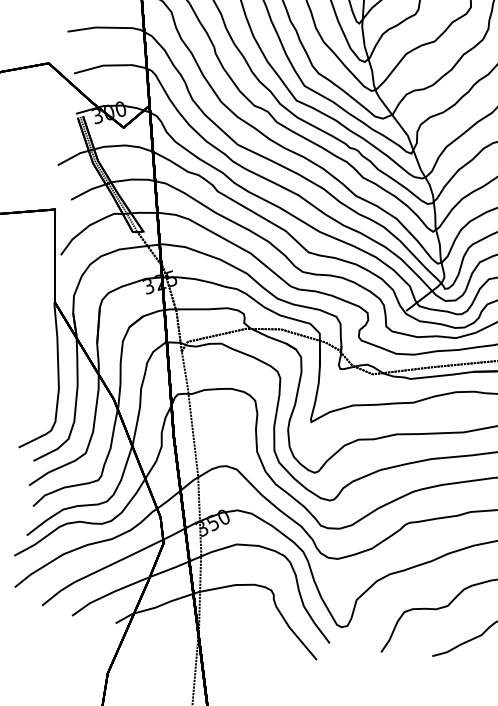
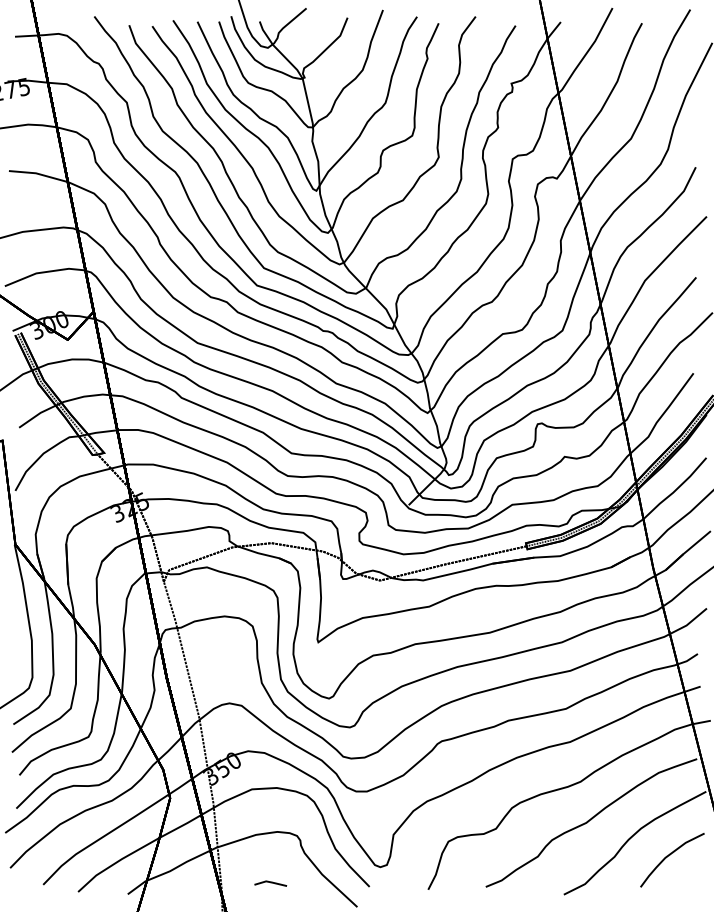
line: (242, 629) -> (270, 883), added

